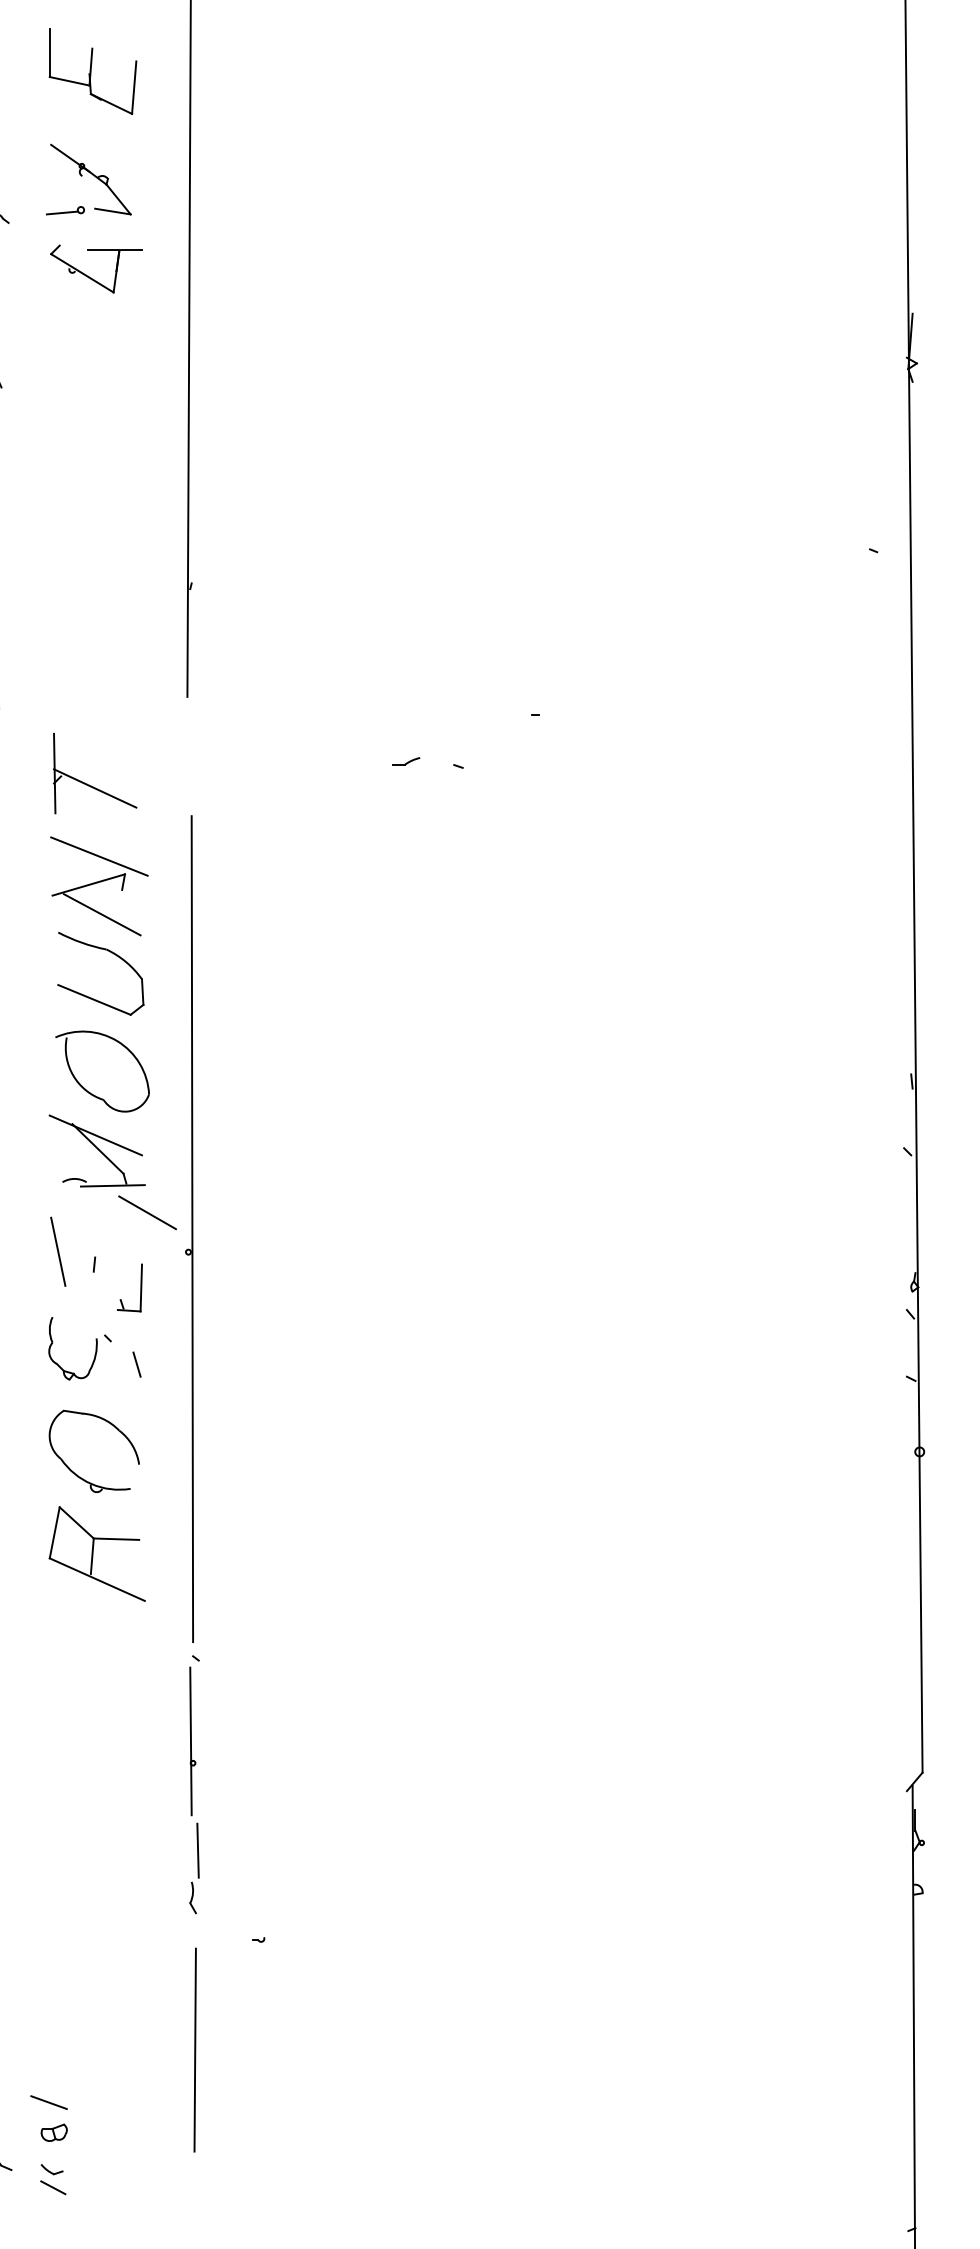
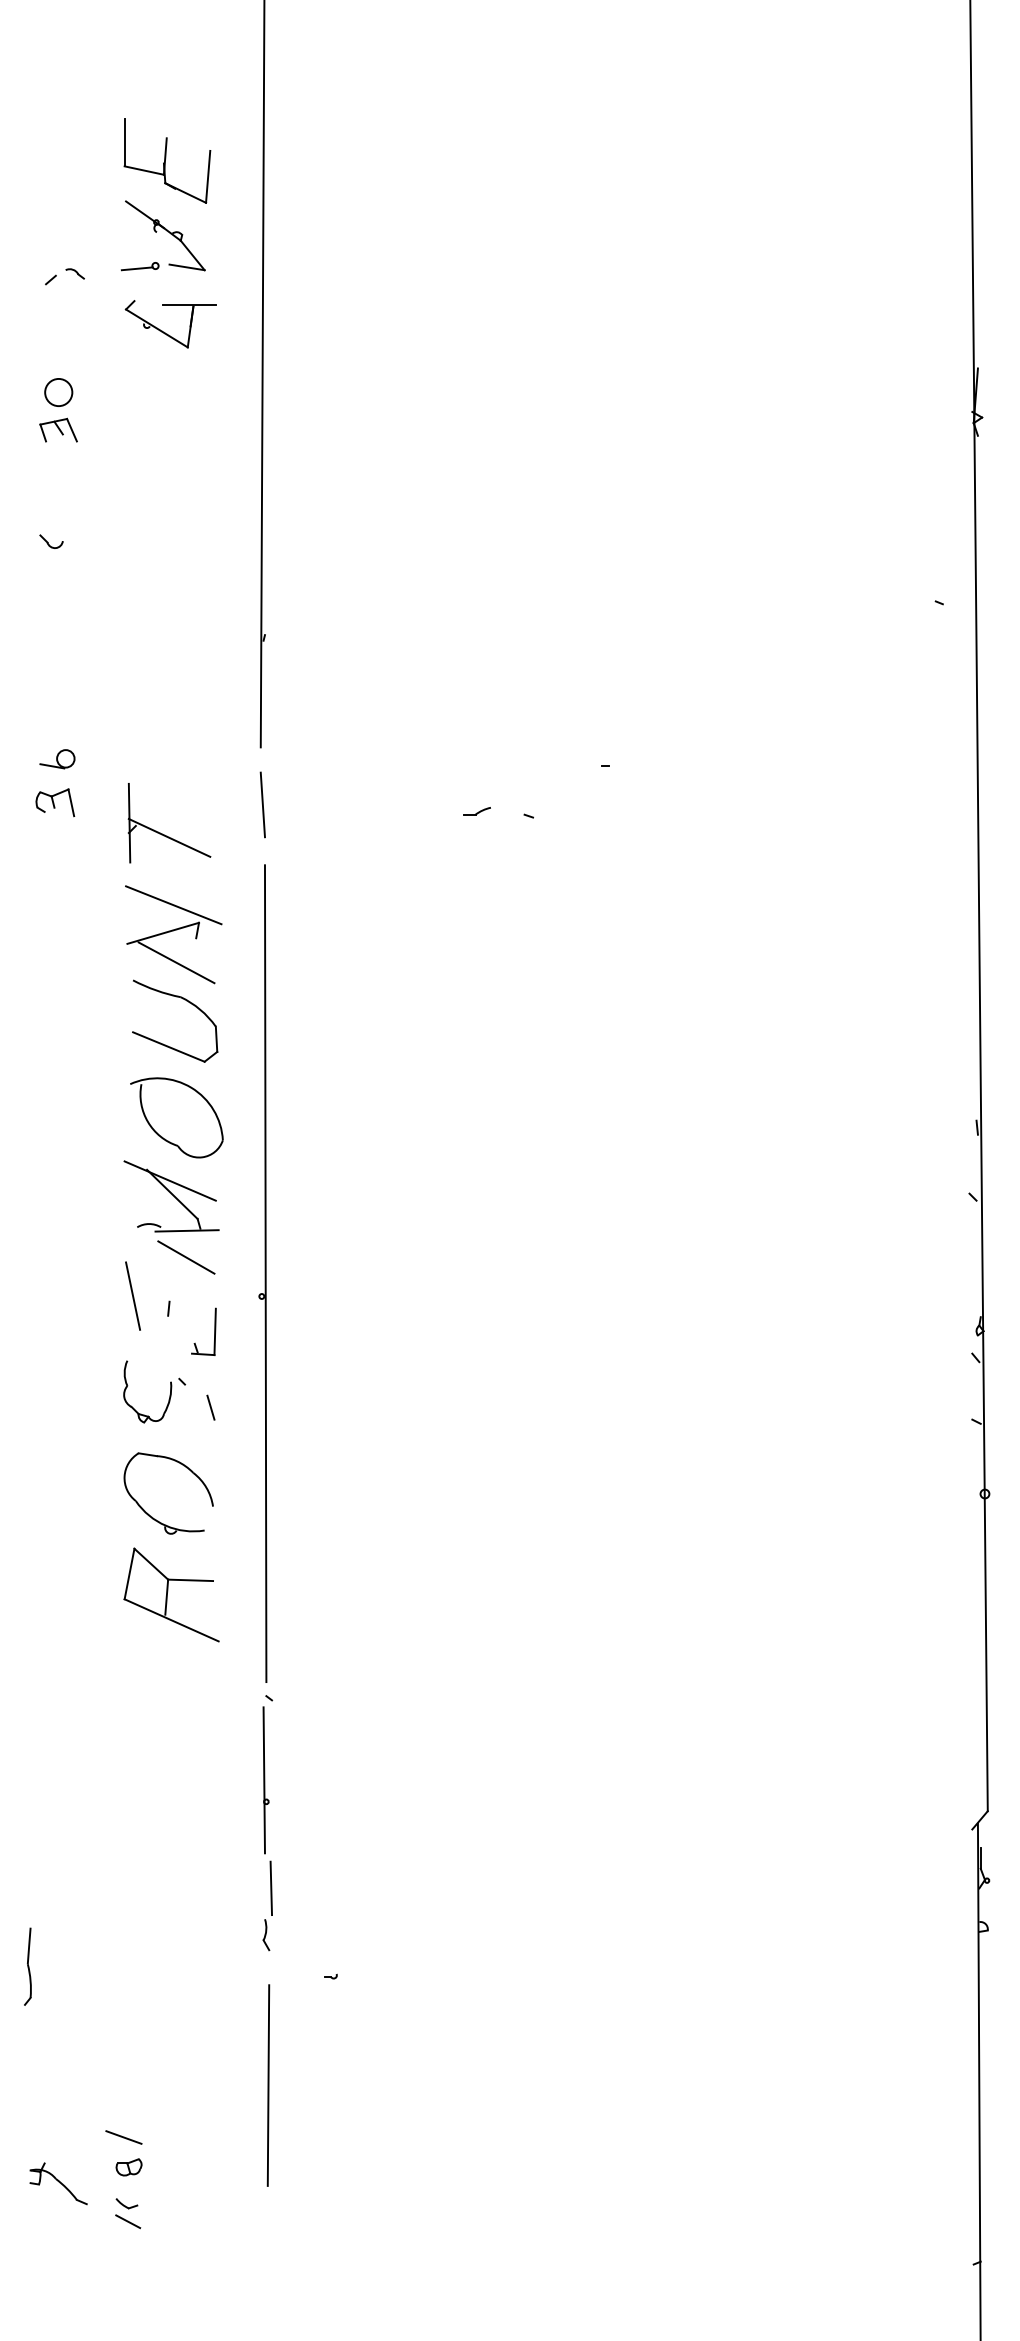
part: (93, 71) -> (167, 160), moved
line: (189, 754) -> (262, 804), added
line: (147, 1212) -> (186, 1257), moved

